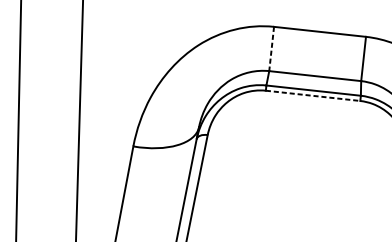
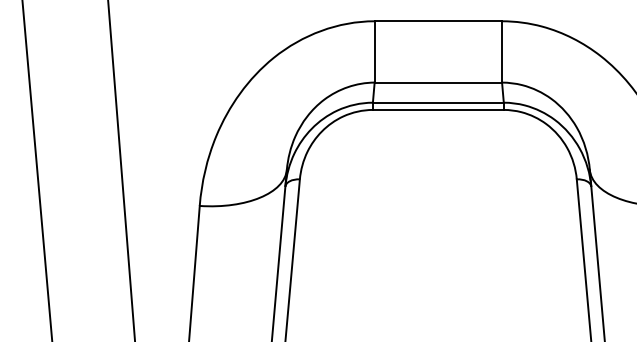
line: (271, 48) -> (374, 51), dashed -> solid
line: (313, 95) -> (438, 109), dashed -> solid

